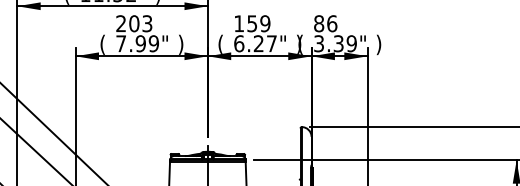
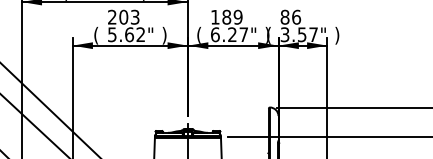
text: (252, 23) -> (226, 17), 159 -> 189
text: (137, 43) -> (126, 34), 7.99" -> 5.62"
text: (345, 43) -> (308, 34), 3.39" -> 3.57"

